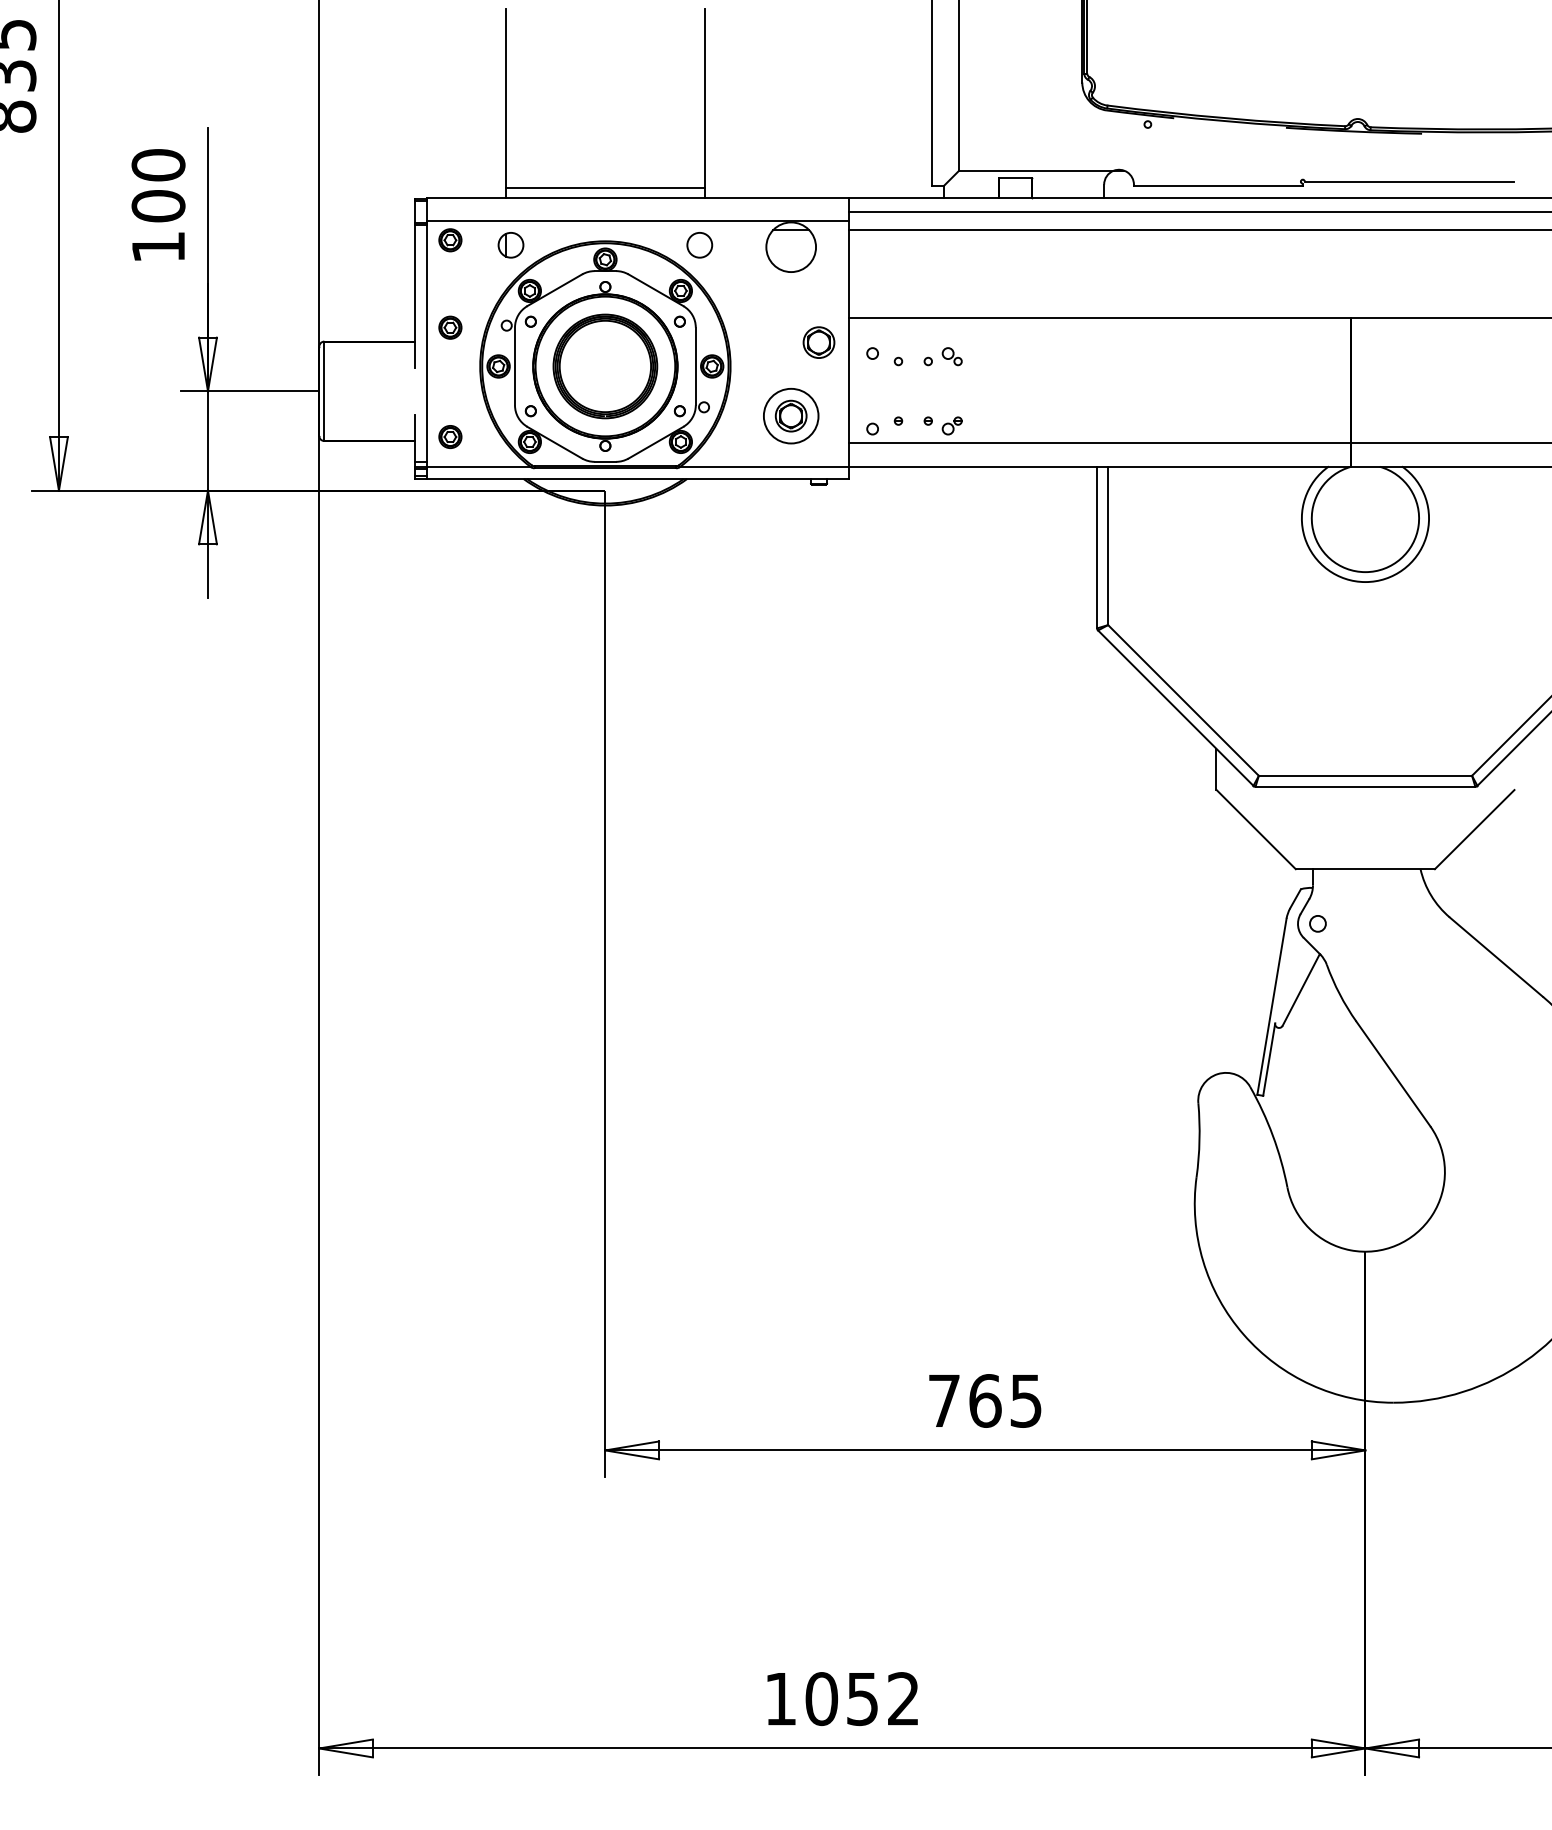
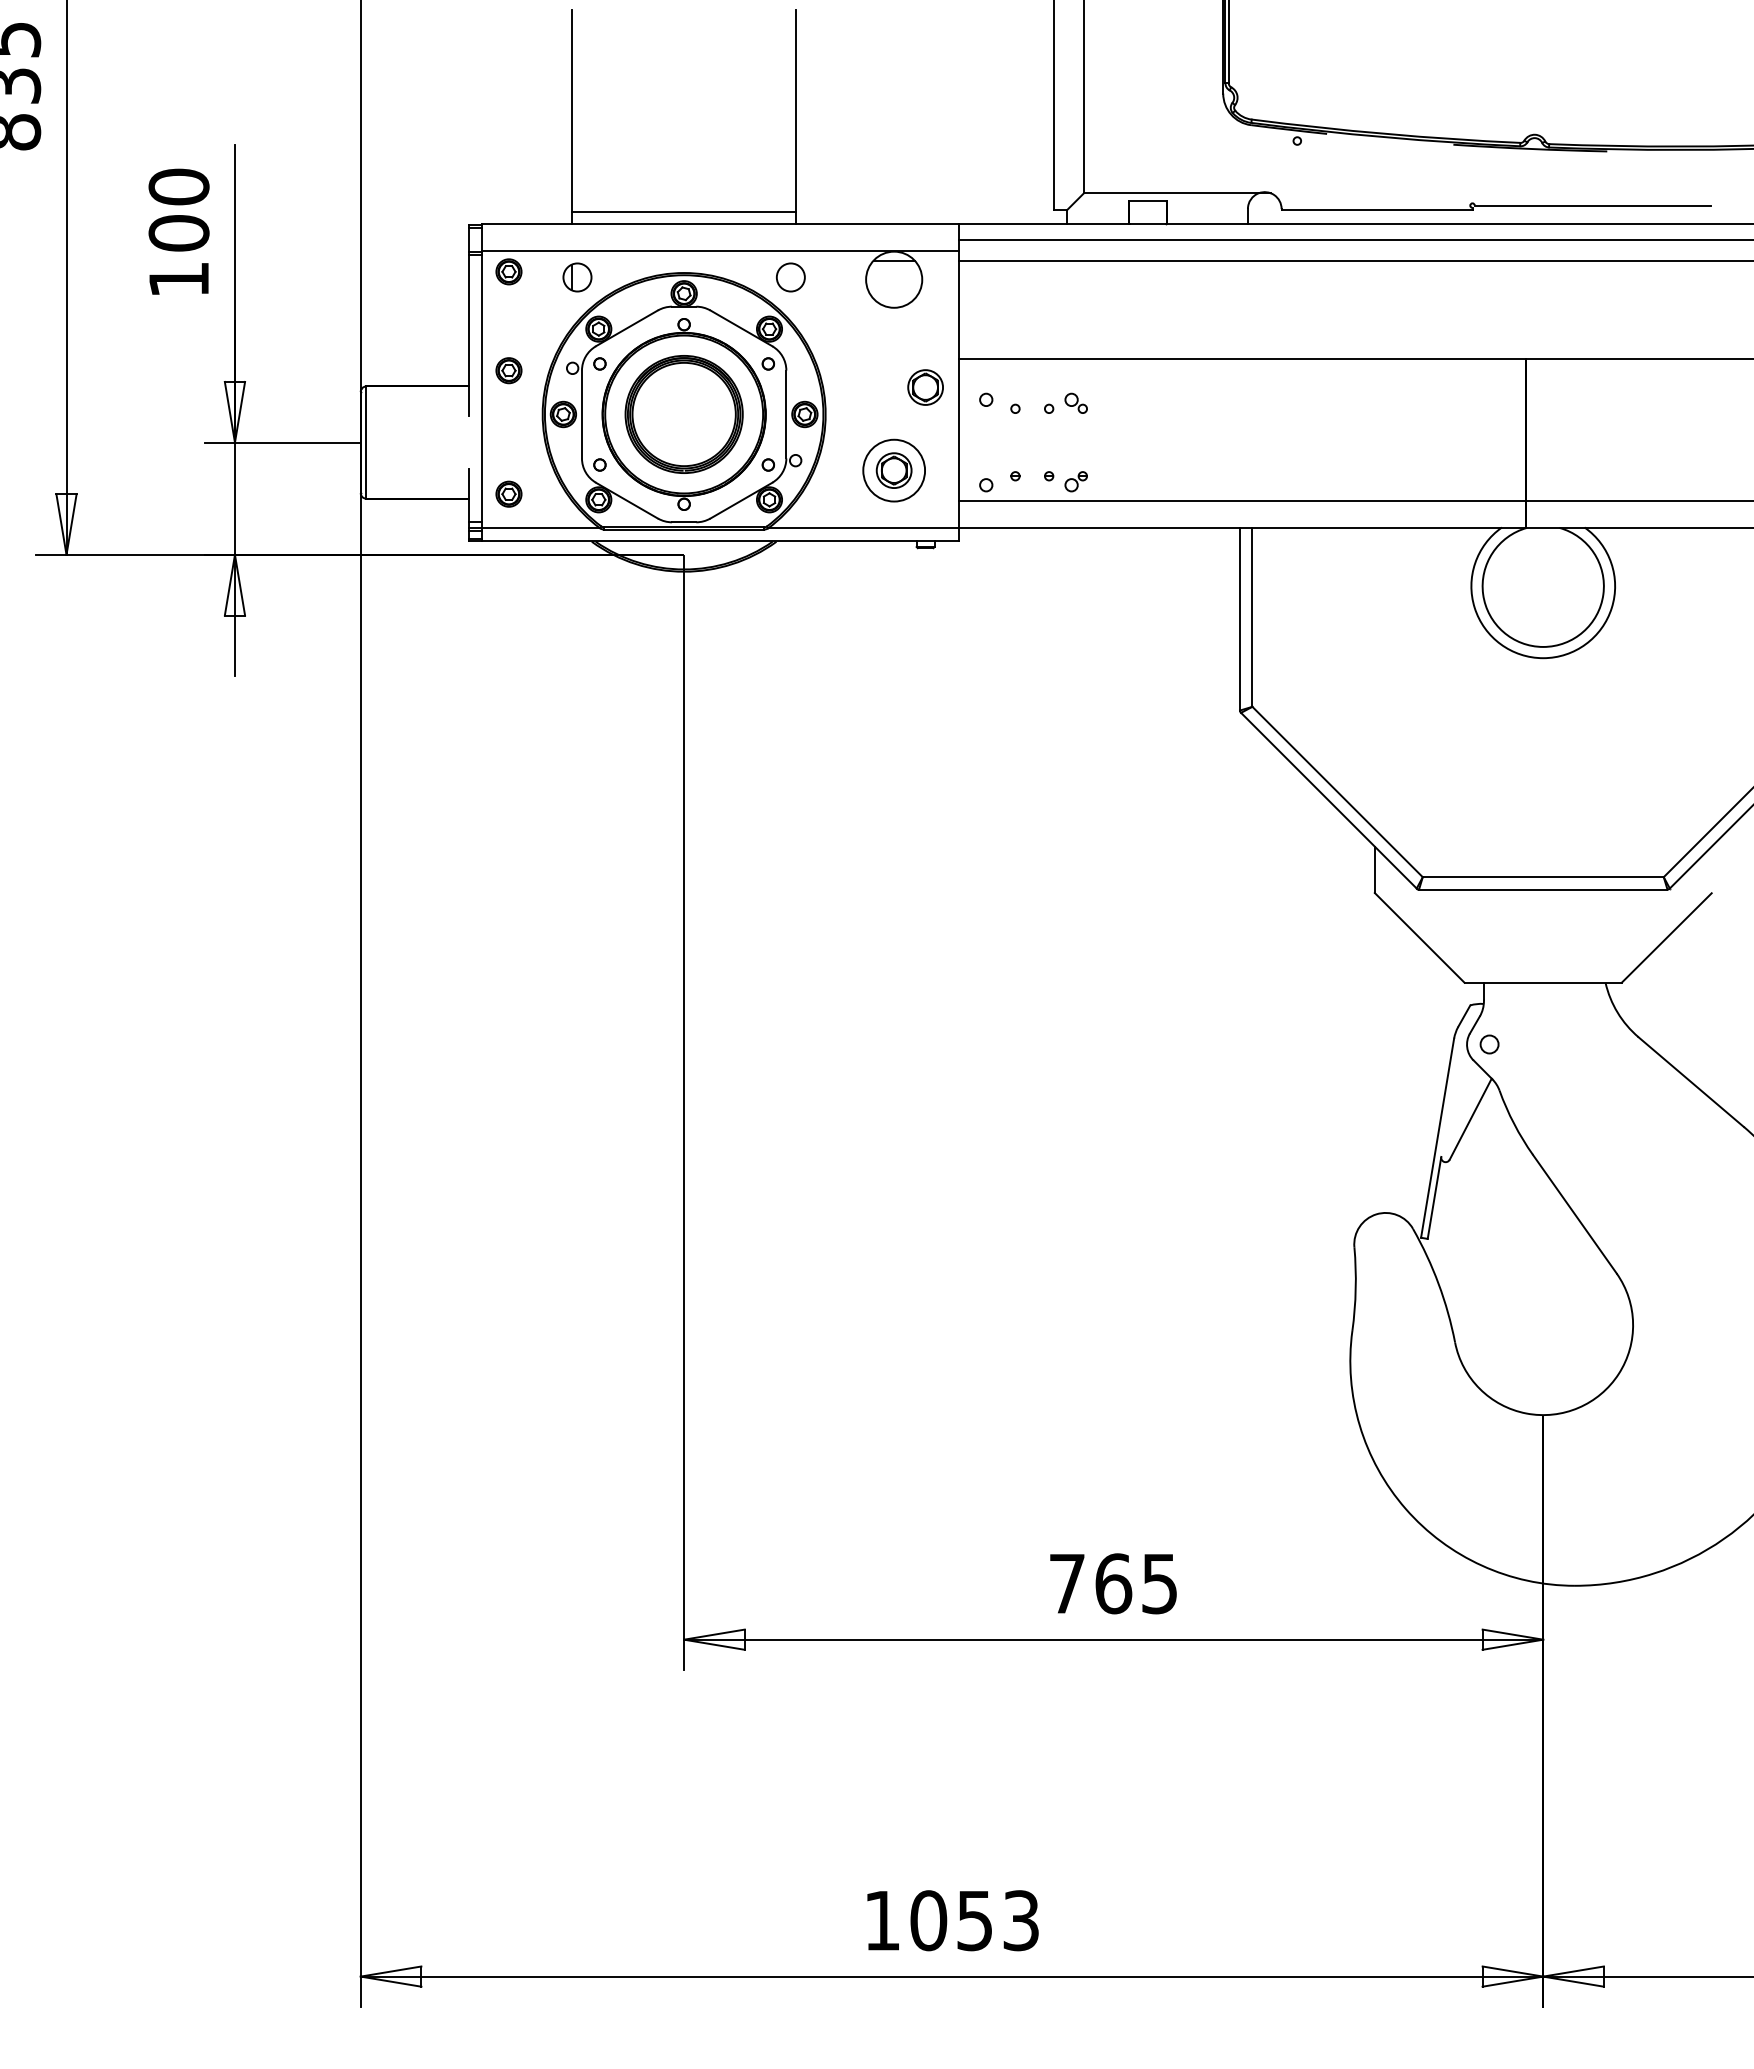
text: (902, 1698) -> (1020, 1920), 1052 -> 1053

